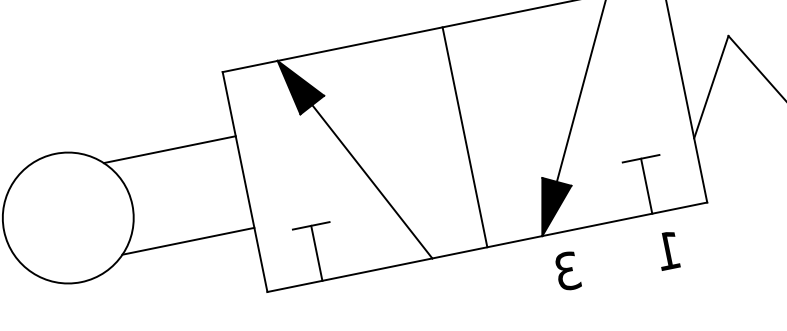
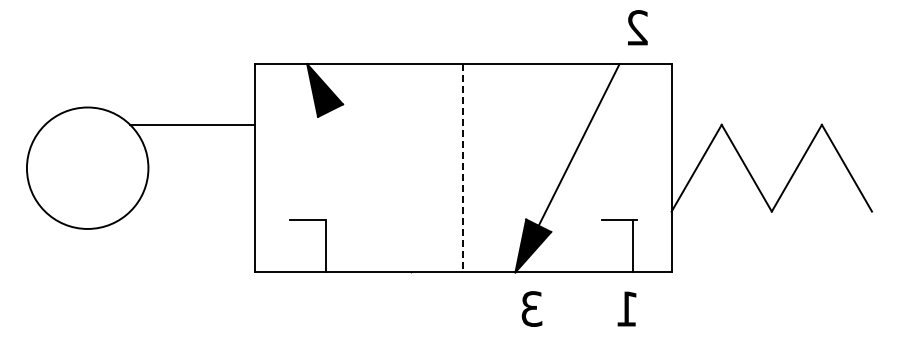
line: (465, 137) -> (463, 168), solid -> dashed
line: (371, 181) -> (370, 191), removed
line: (646, 186) -> (632, 246), moved
line: (188, 241) -> (192, 211), removed
line: (317, 253) -> (326, 246), moved

